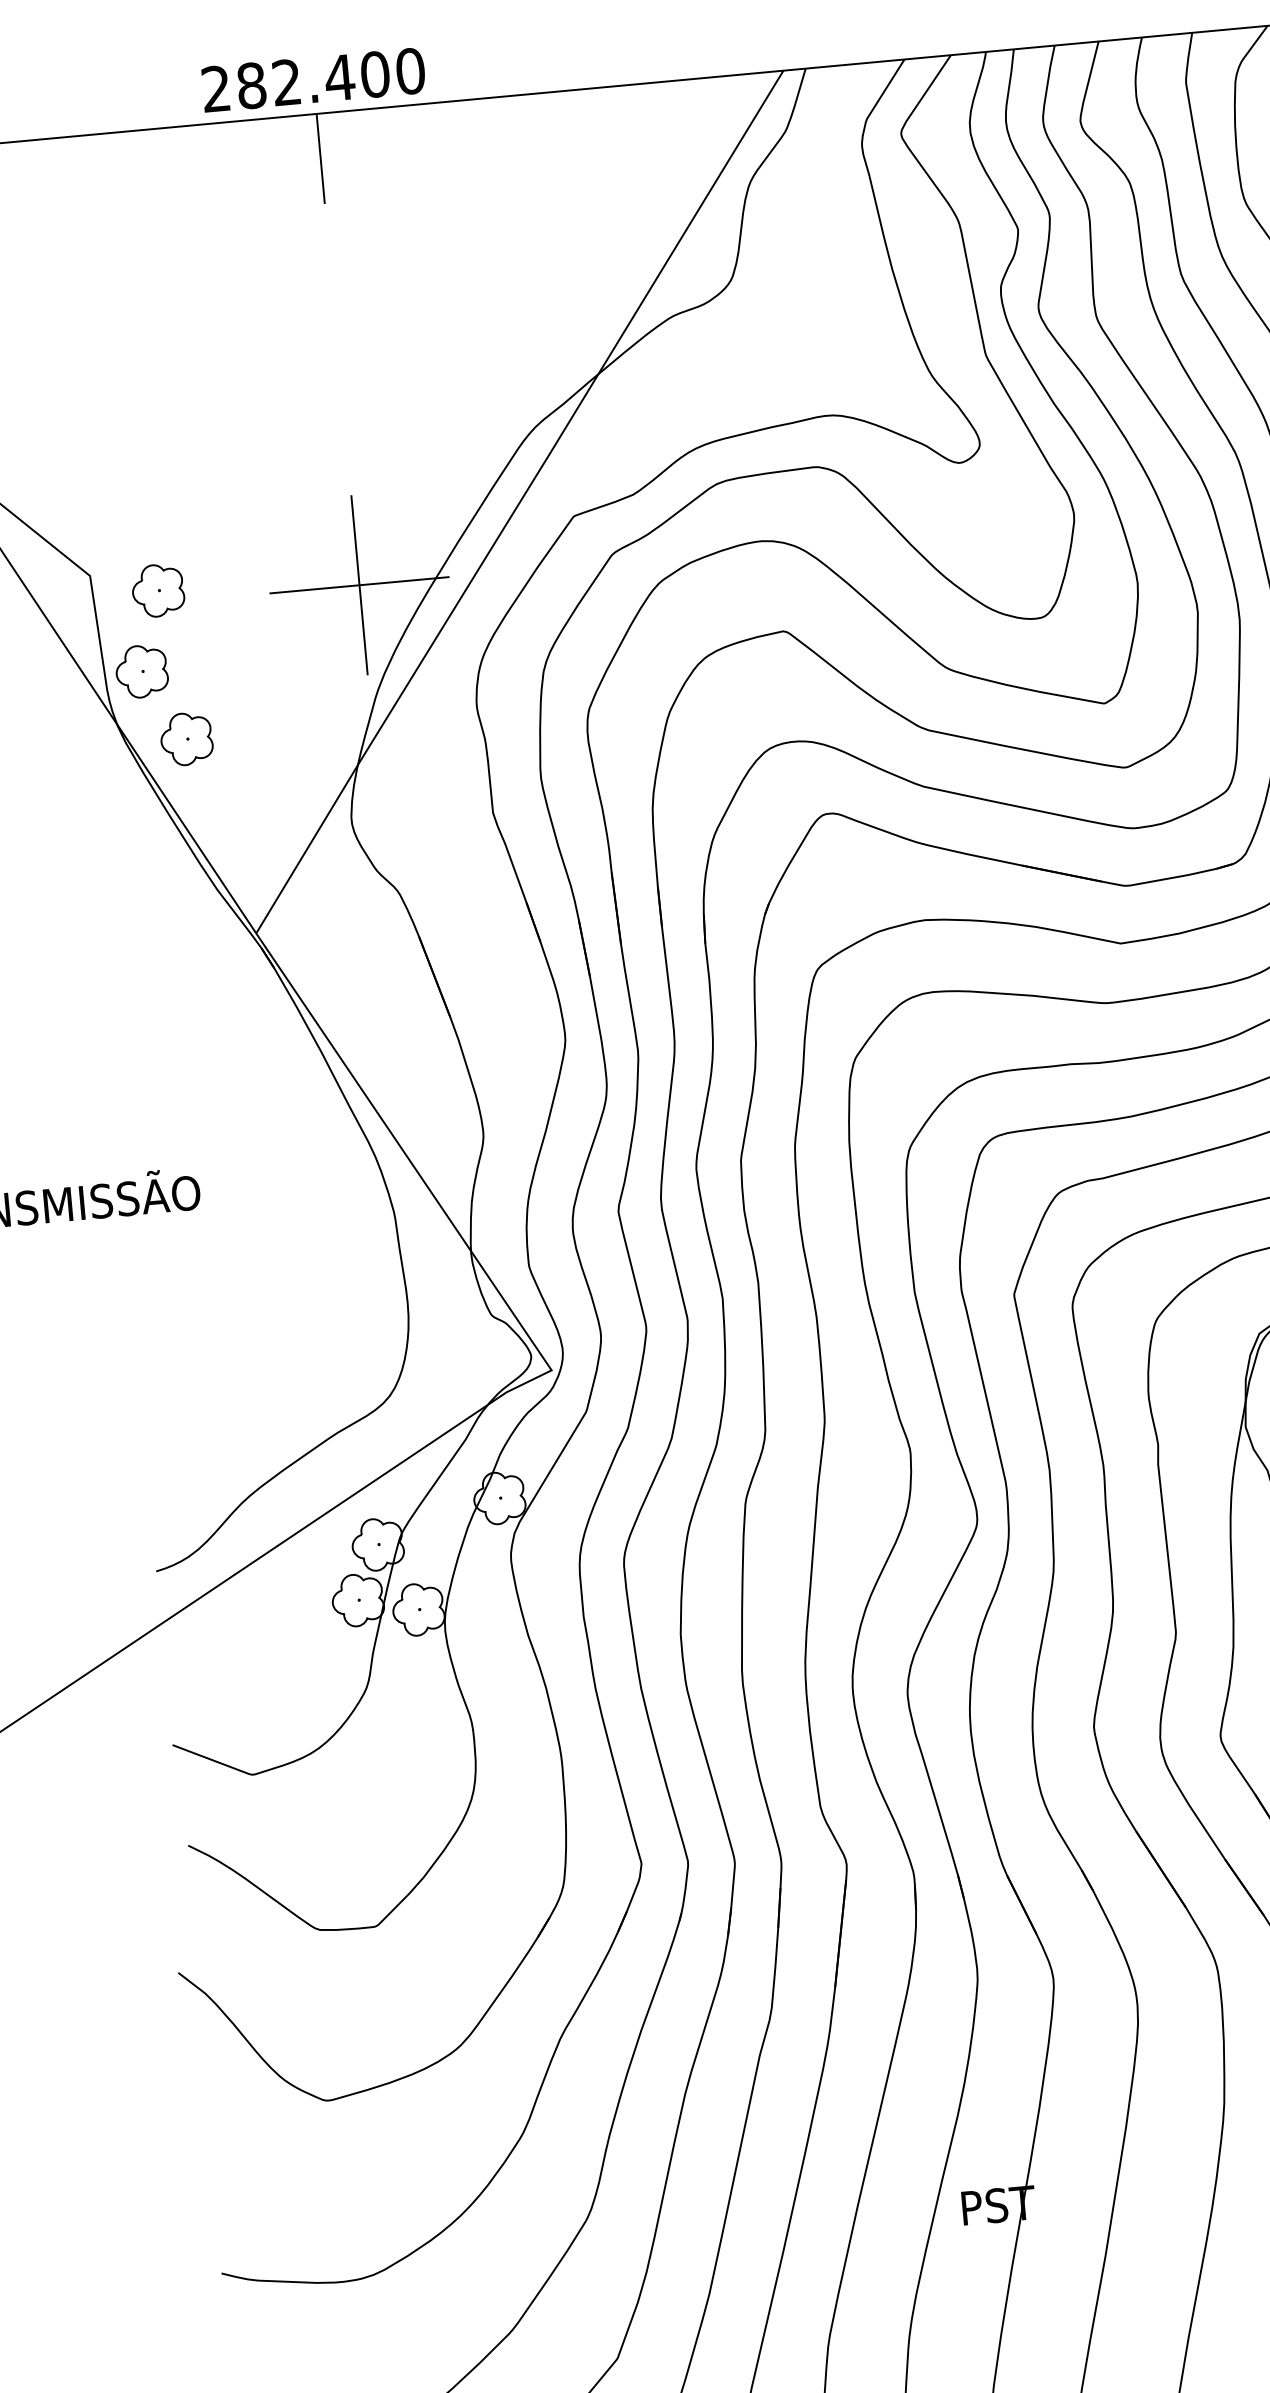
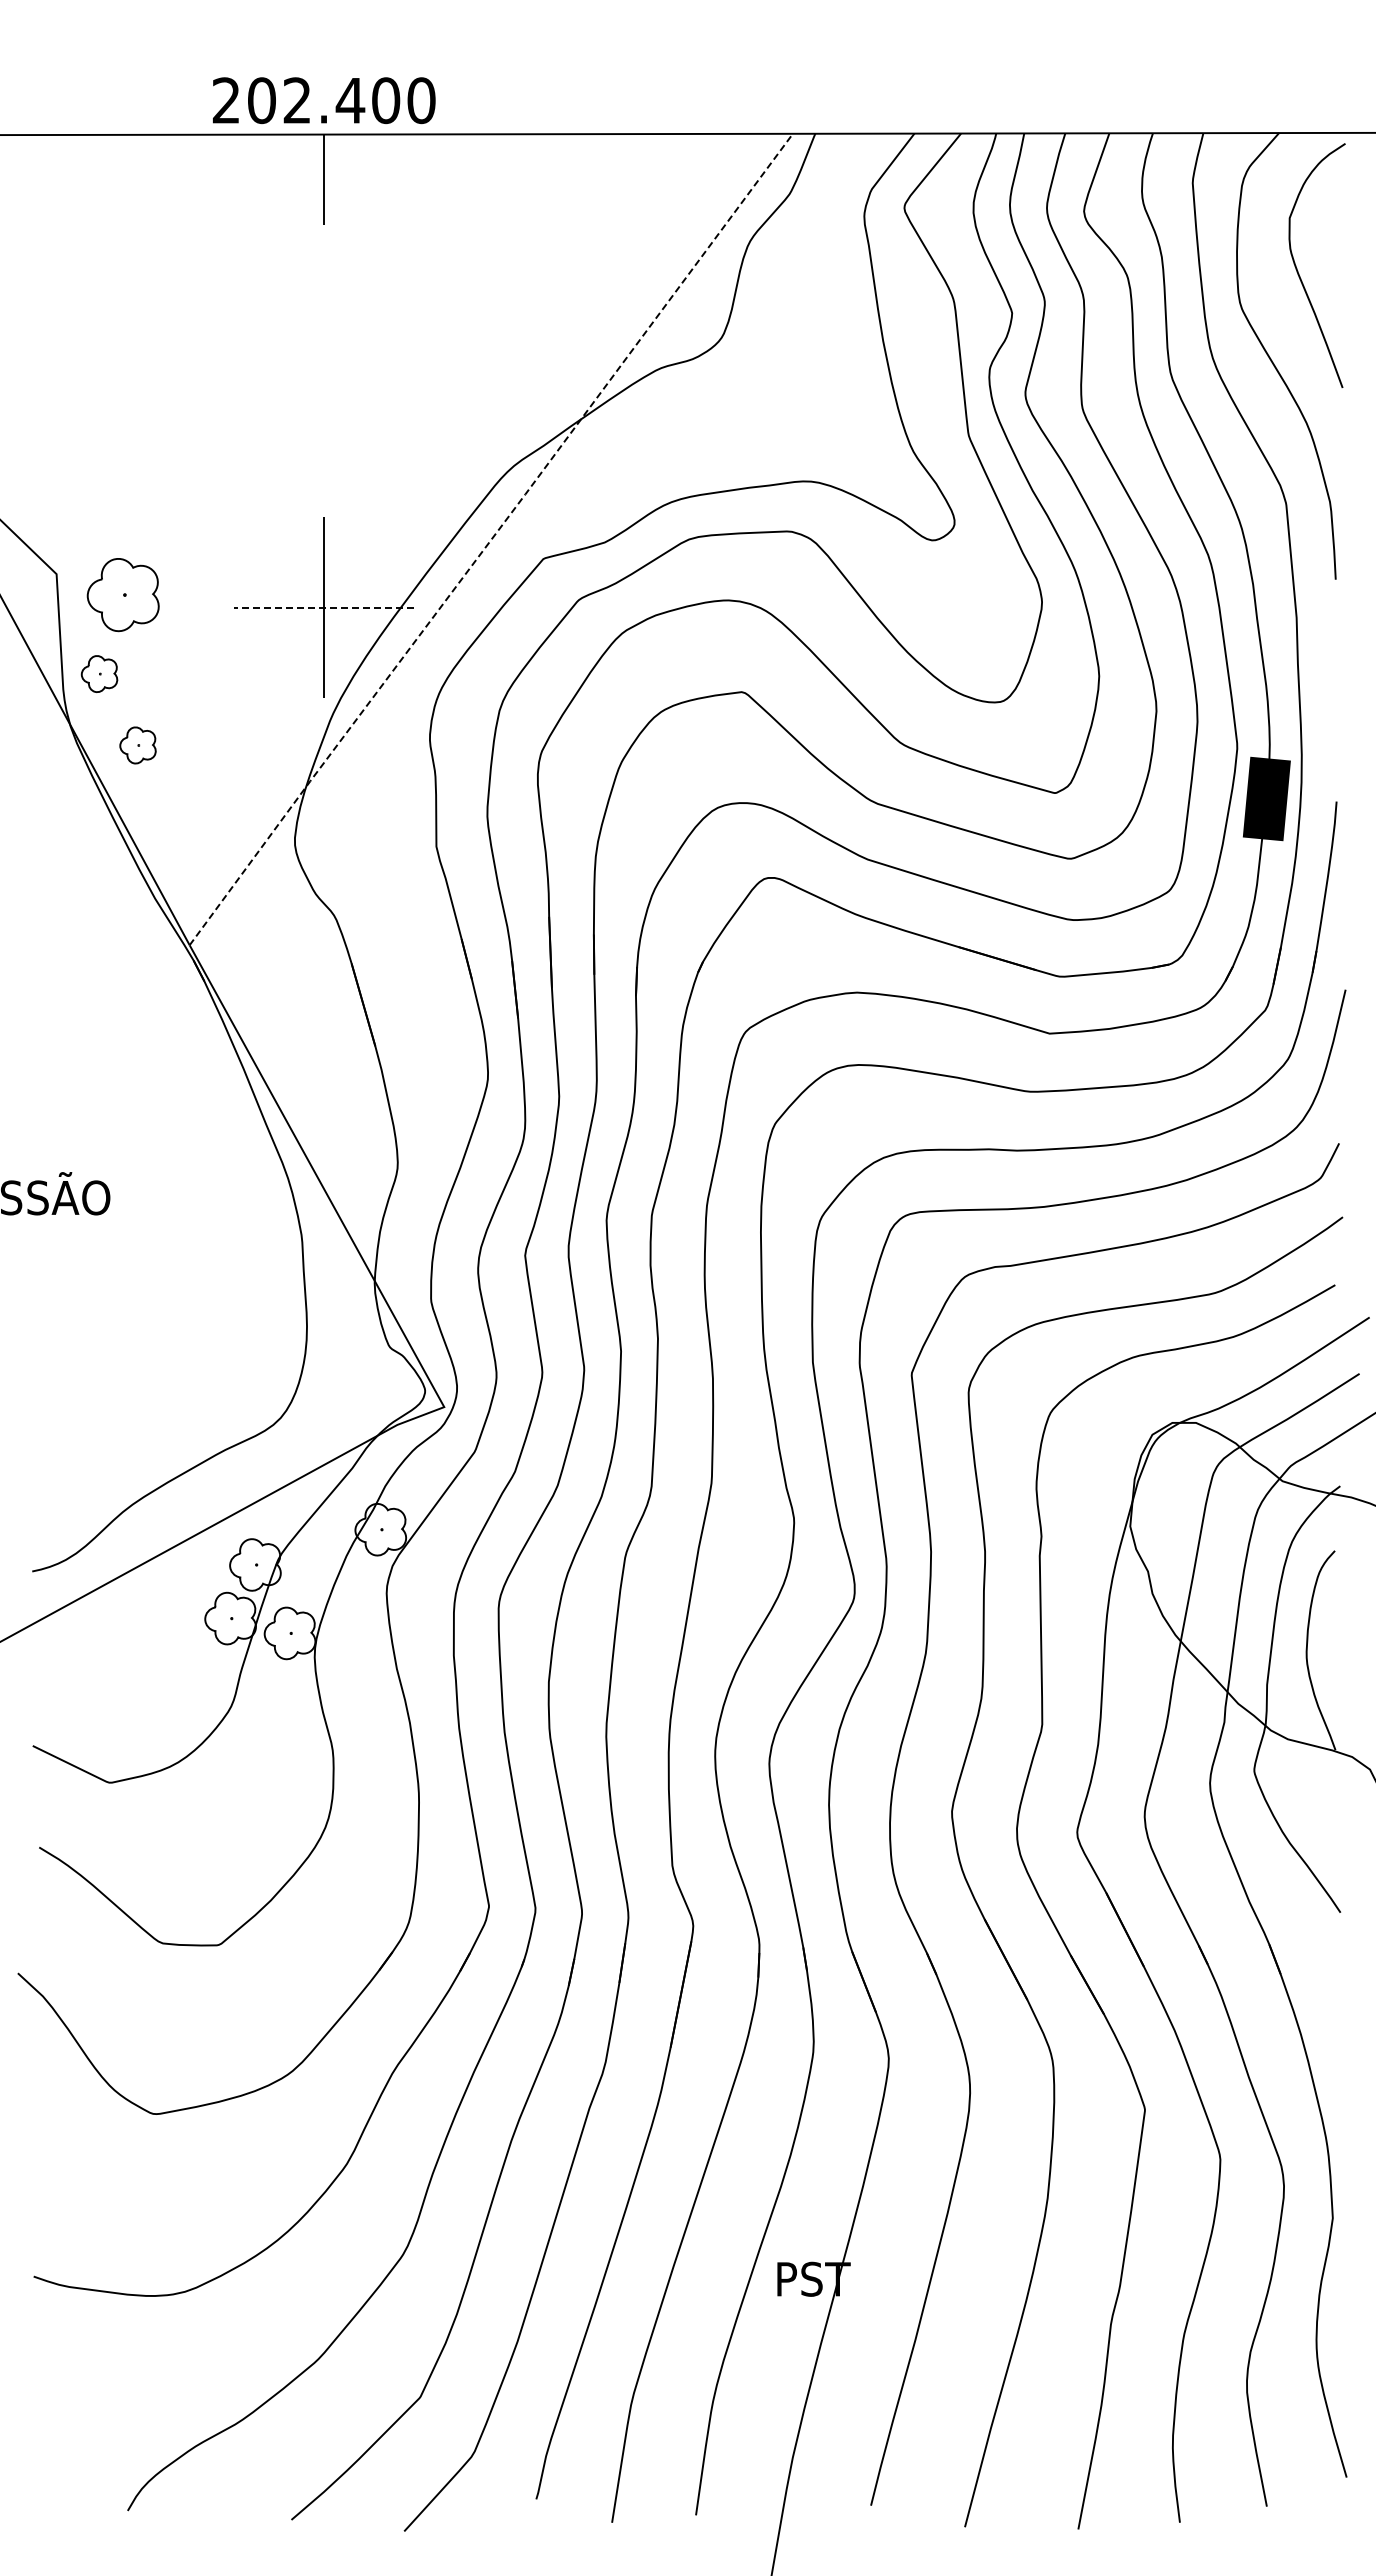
text: (251, 85) -> (261, 100), 282.400 -> 202.400
line: (520, 502) -> (491, 539), solid -> dashed
line: (358, 584) -> (323, 607), solid -> dashed
part: (157, 590) -> (122, 594), size x1.4
part: (141, 671) -> (99, 673), size x0.7
part: (186, 739) -> (137, 745), size x0.7

